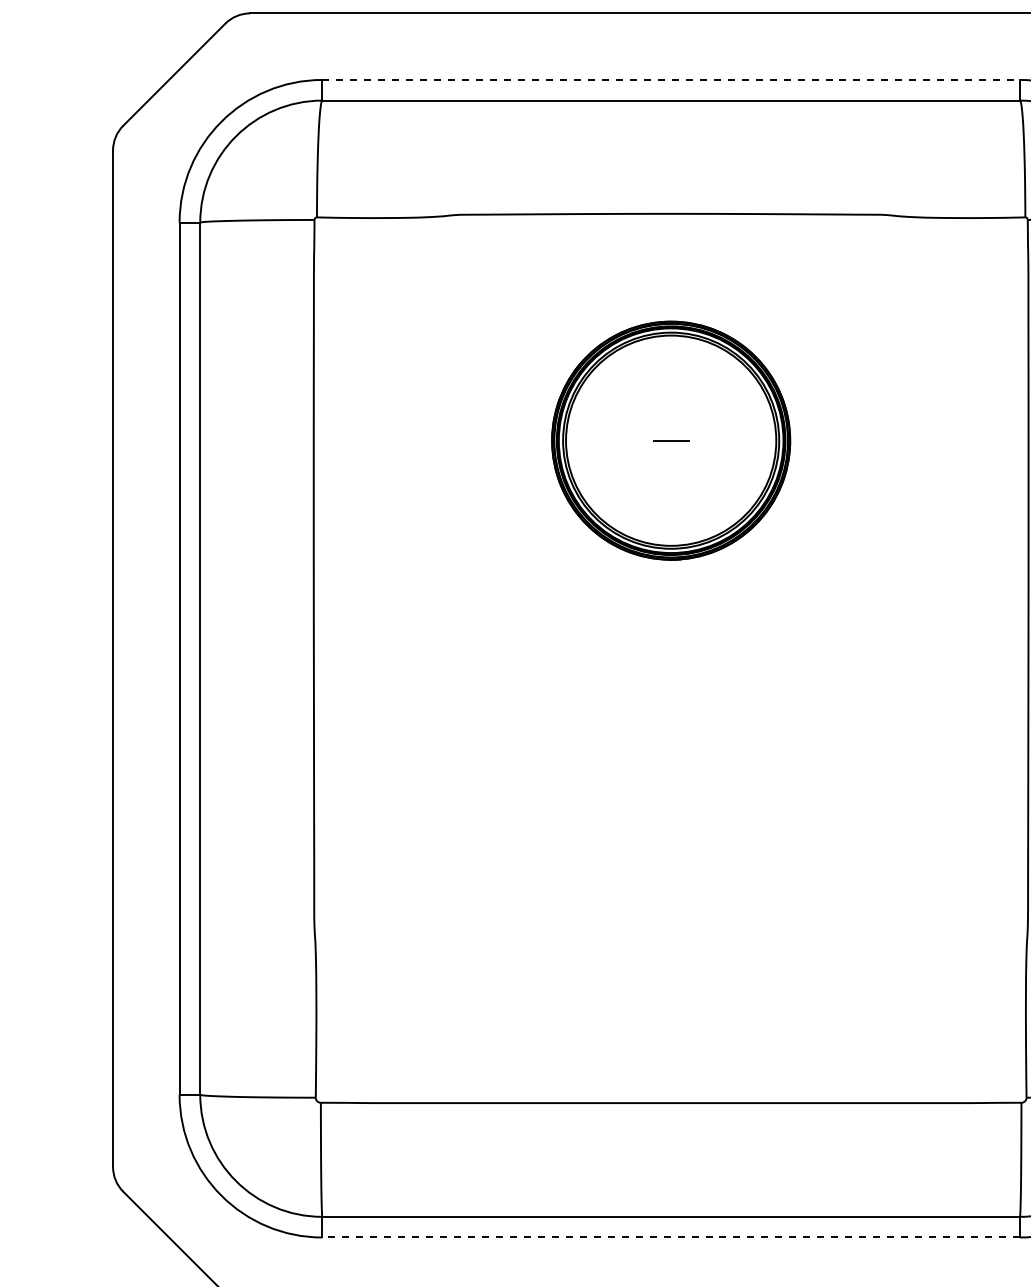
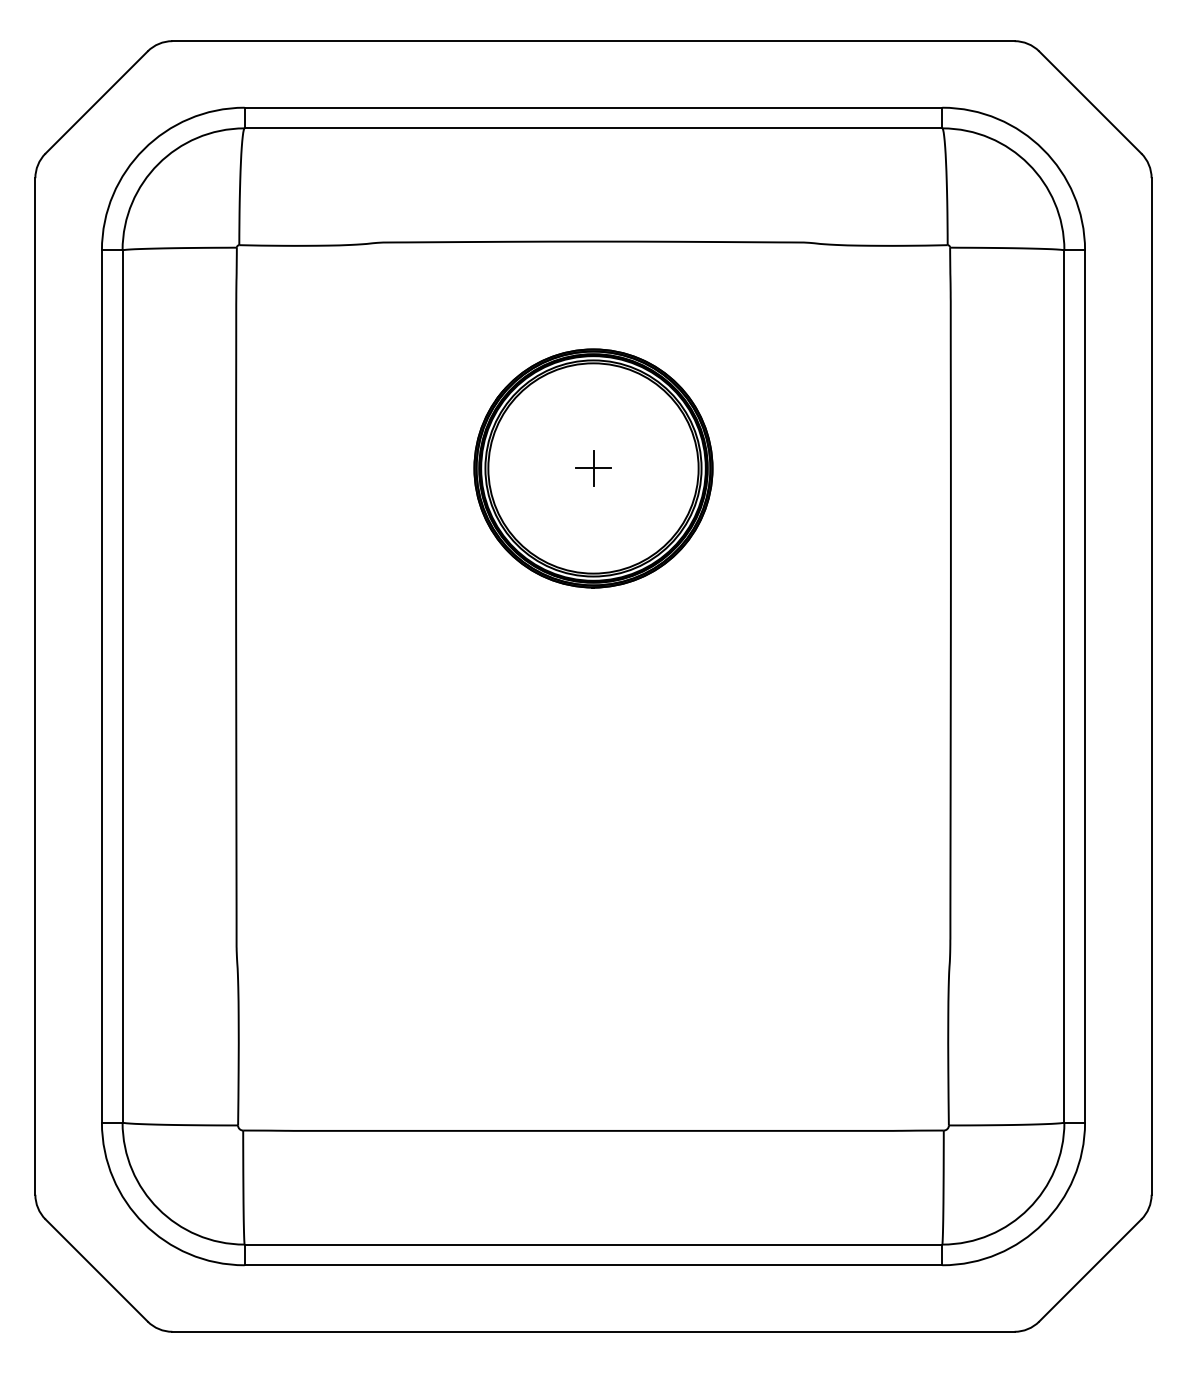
line: (671, 79) -> (593, 107), dashed -> solid
line: (671, 440) -> (593, 468), added
line: (671, 1237) -> (593, 1265), dashed -> solid

